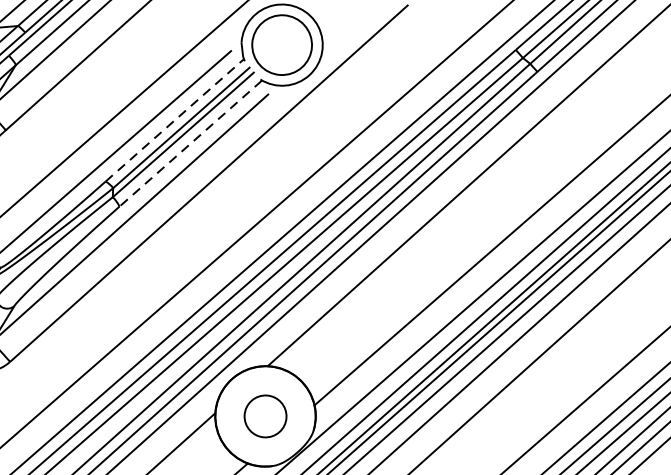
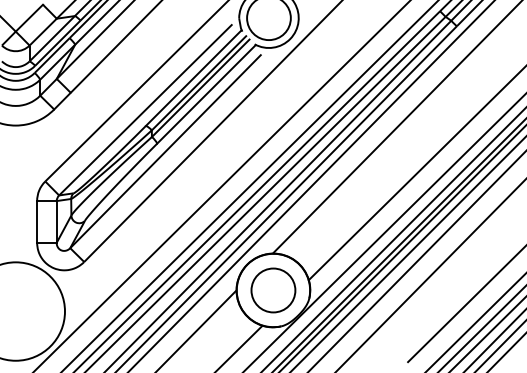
line: (174, 120) -> (193, 78), dashed -> solid
line: (190, 143) -> (206, 94), dashed -> solid
circle: (265, 416) -> (273, 290), size x1.43

